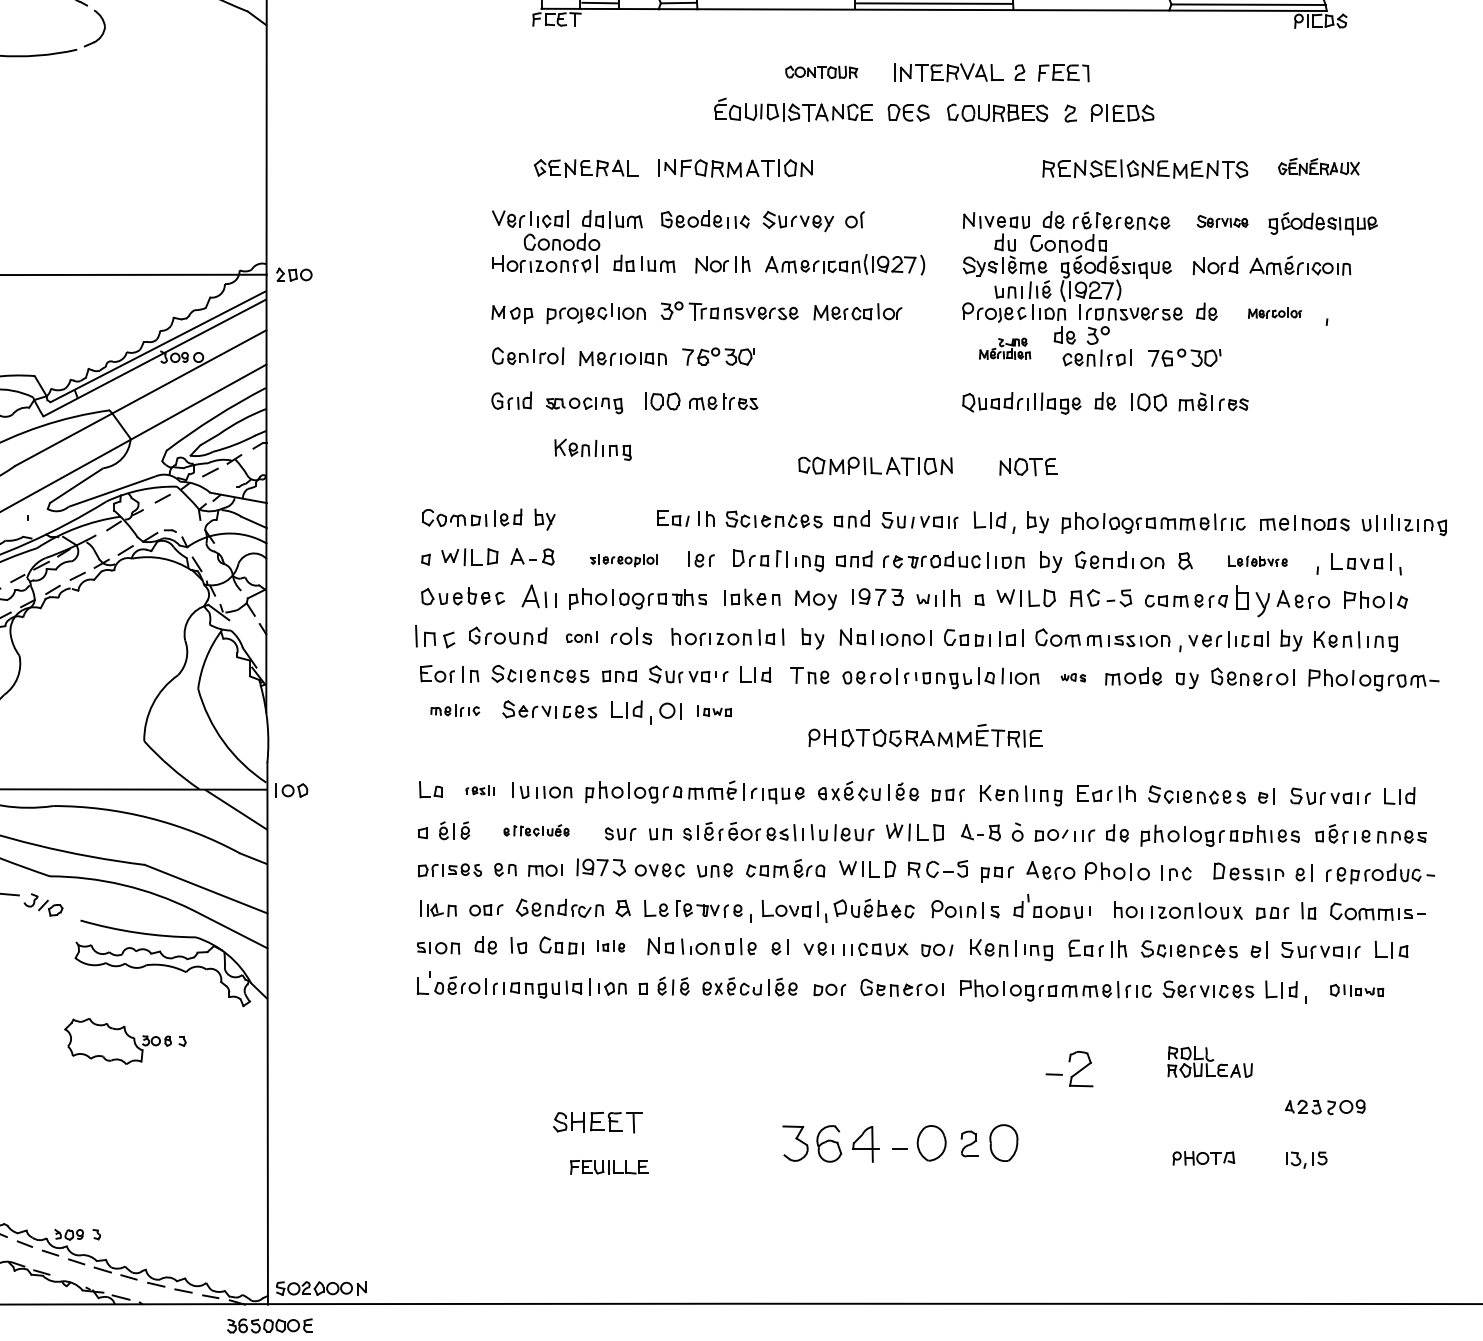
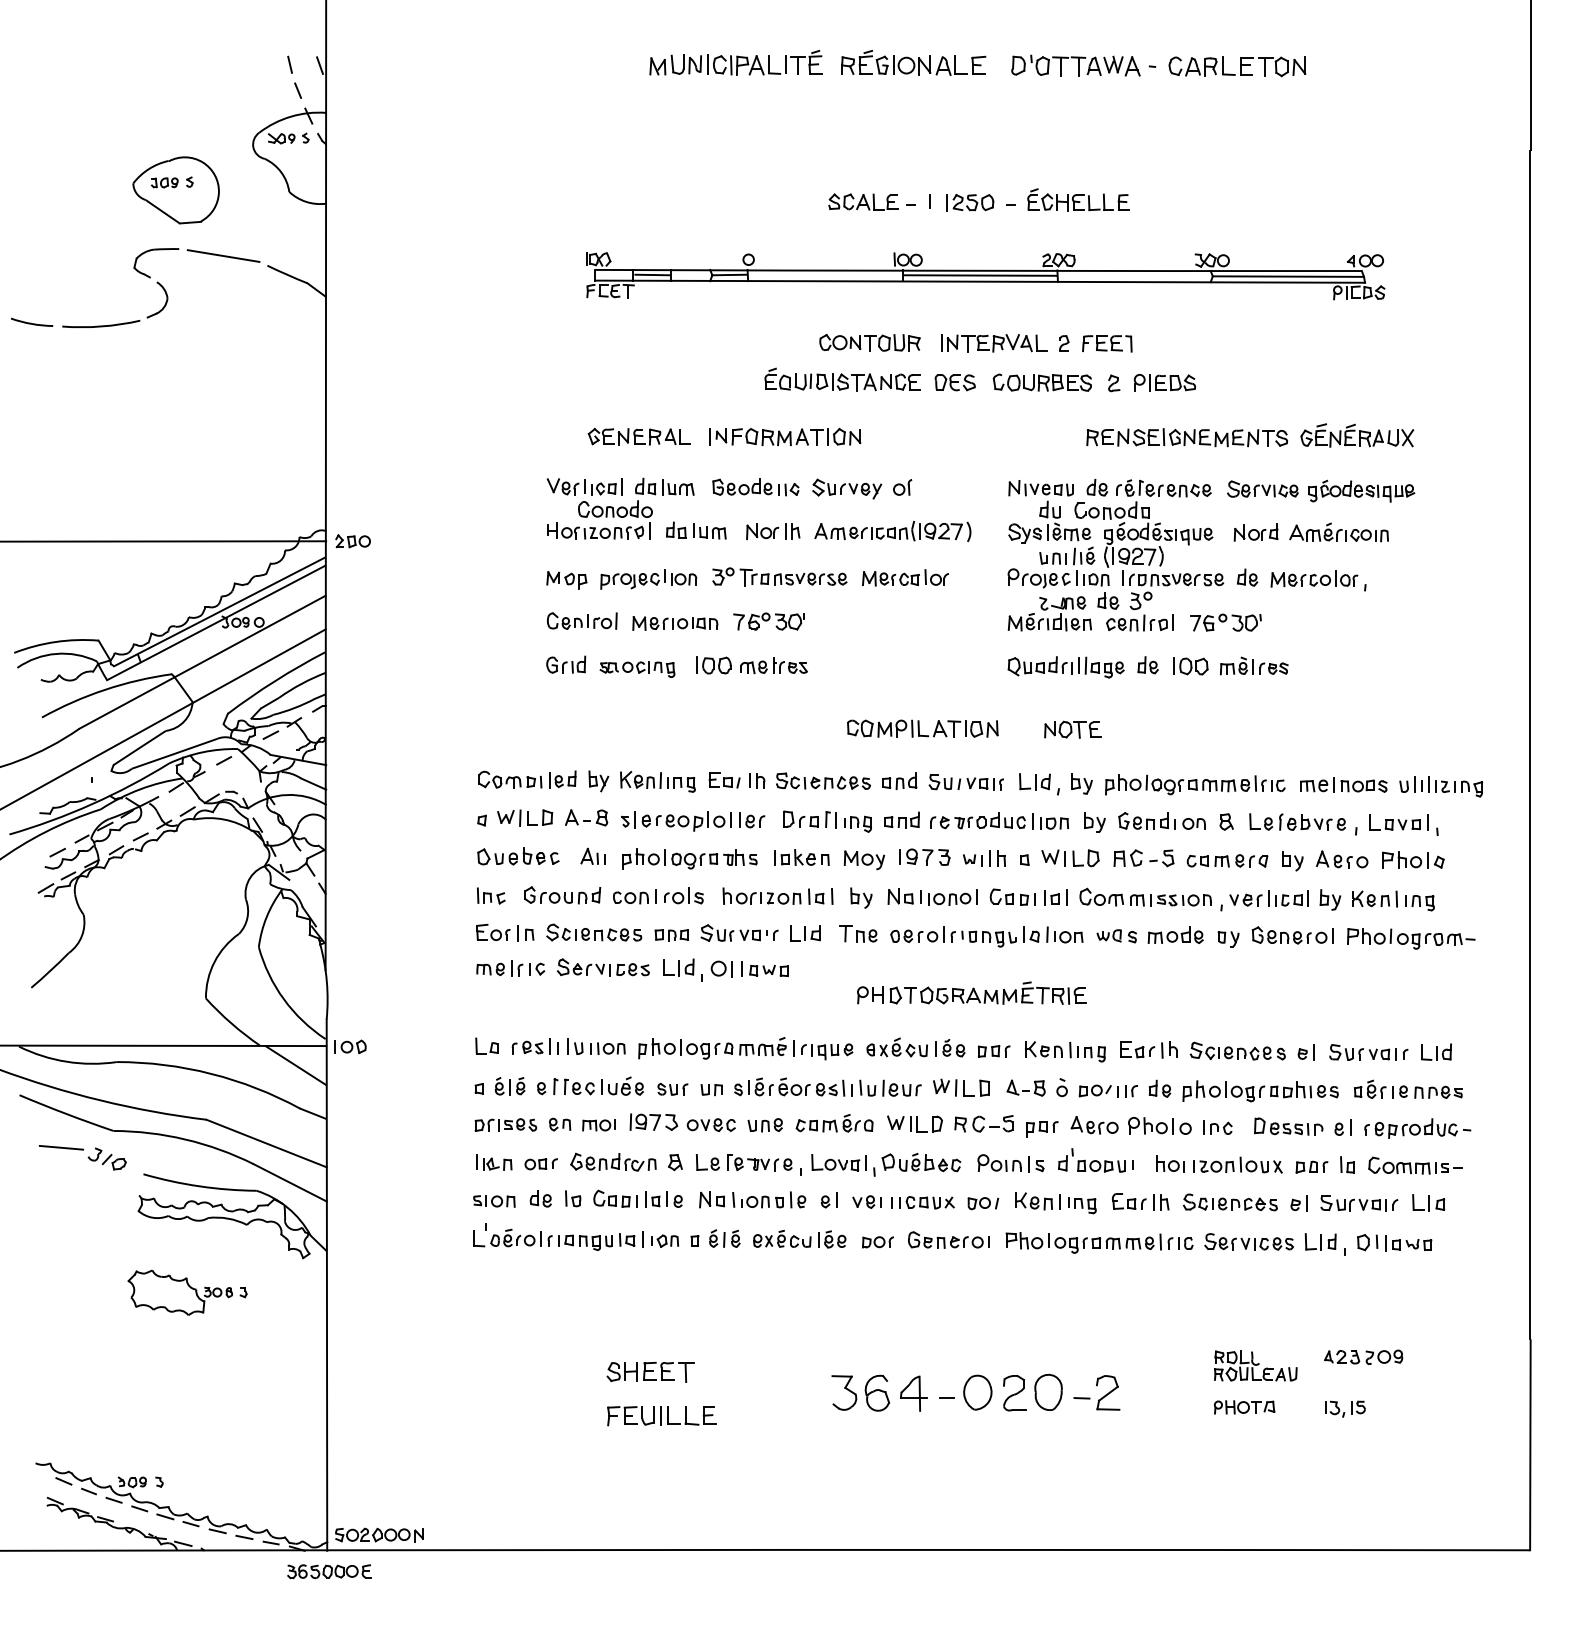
part: (821, 71) -> (869, 342), size x1.43
part: (1319, 166) -> (1357, 435), size x1.43
part: (1222, 220) -> (1262, 488), size x1.43
part: (1275, 312) -> (1314, 578), size x1.67
part: (1004, 348) -> (1049, 613), size x1.67
part: (592, 449) -> (657, 781), moved
part: (624, 560) -> (676, 821), size x1.67
part: (1257, 560) -> (1297, 821), size x1.67
part: (538, 595) -> (592, 855), size x0.71
part: (1252, 601) -> (1292, 861), size x0.62
part: (435, 636) -> (491, 895), size x0.71
part: (581, 637) -> (634, 896), size x1.43
part: (1073, 677) -> (1116, 936), size x1.67
part: (454, 710) -> (510, 968), size x1.43
part: (714, 710) -> (764, 968), size x1.43
part: (479, 790) -> (534, 1046), size x1.67
part: (536, 829) -> (590, 1085), size x1.67
part: (611, 946) -> (663, 1199), size x1.43
part: (1356, 990) -> (1394, 1242), size x1.43
part: (1209, 1061) -> (1255, 1365), moved
part: (1069, 1068) -> (1096, 1392), moved
part: (969, 1144) -> (1014, 1393), size x1.43
part: (608, 1167) -> (661, 1416), size x1.43

